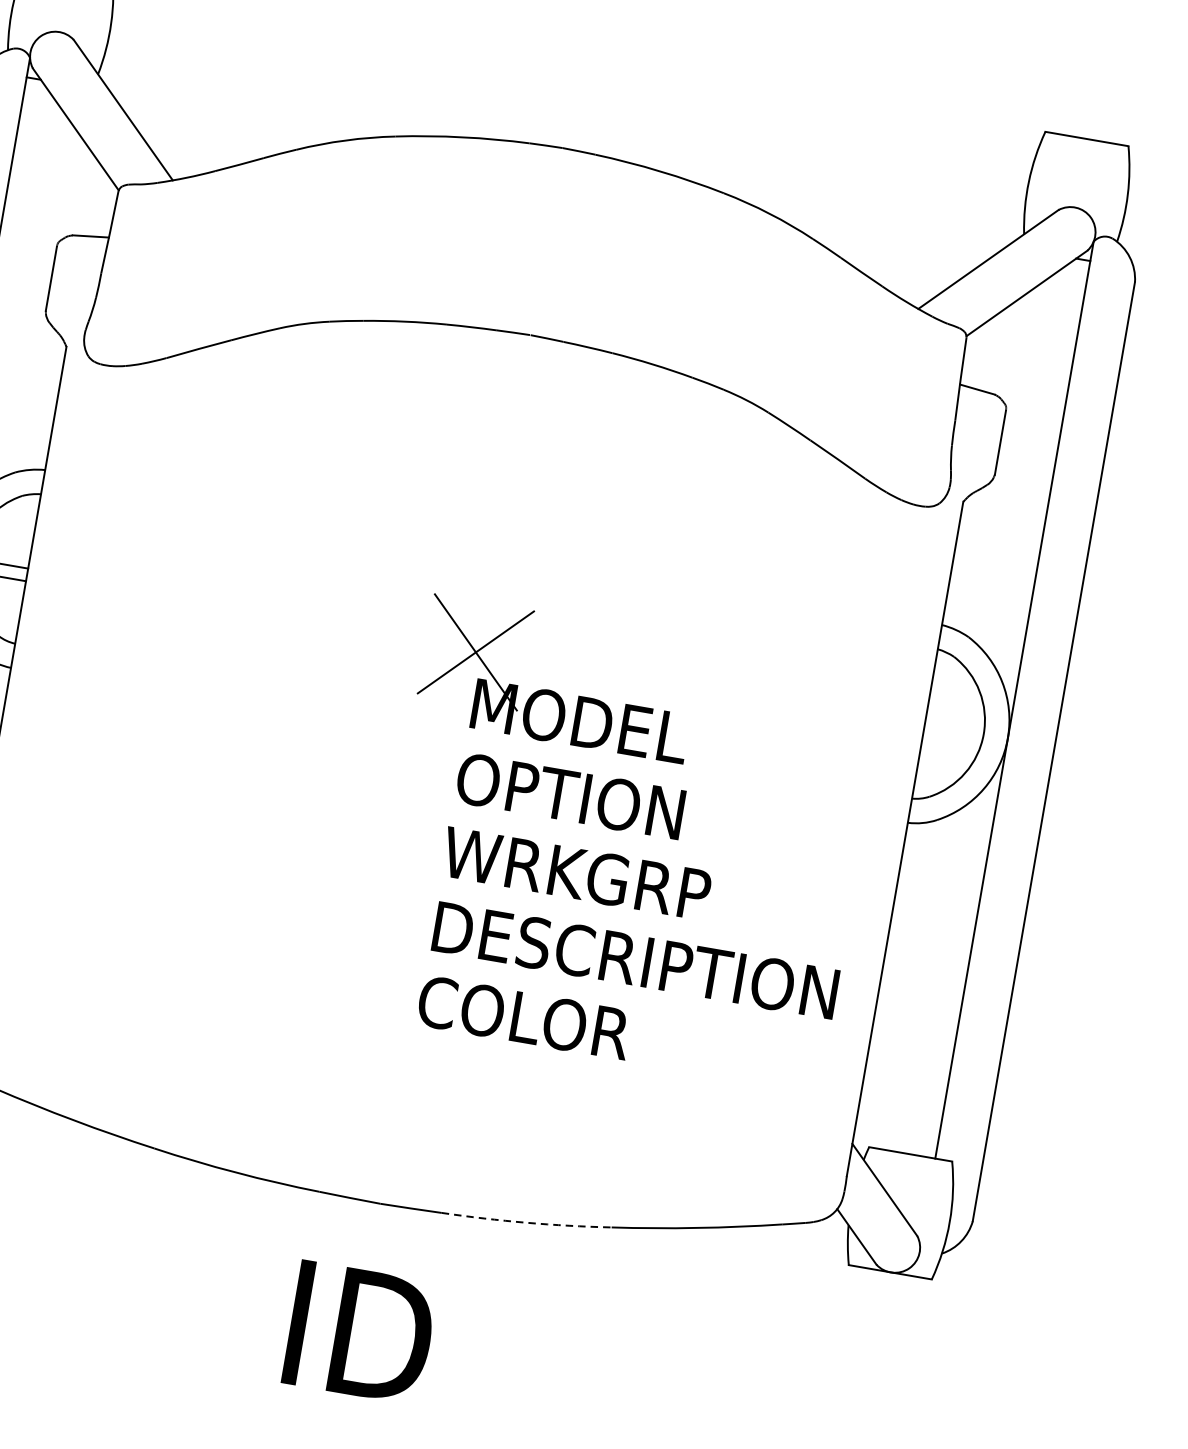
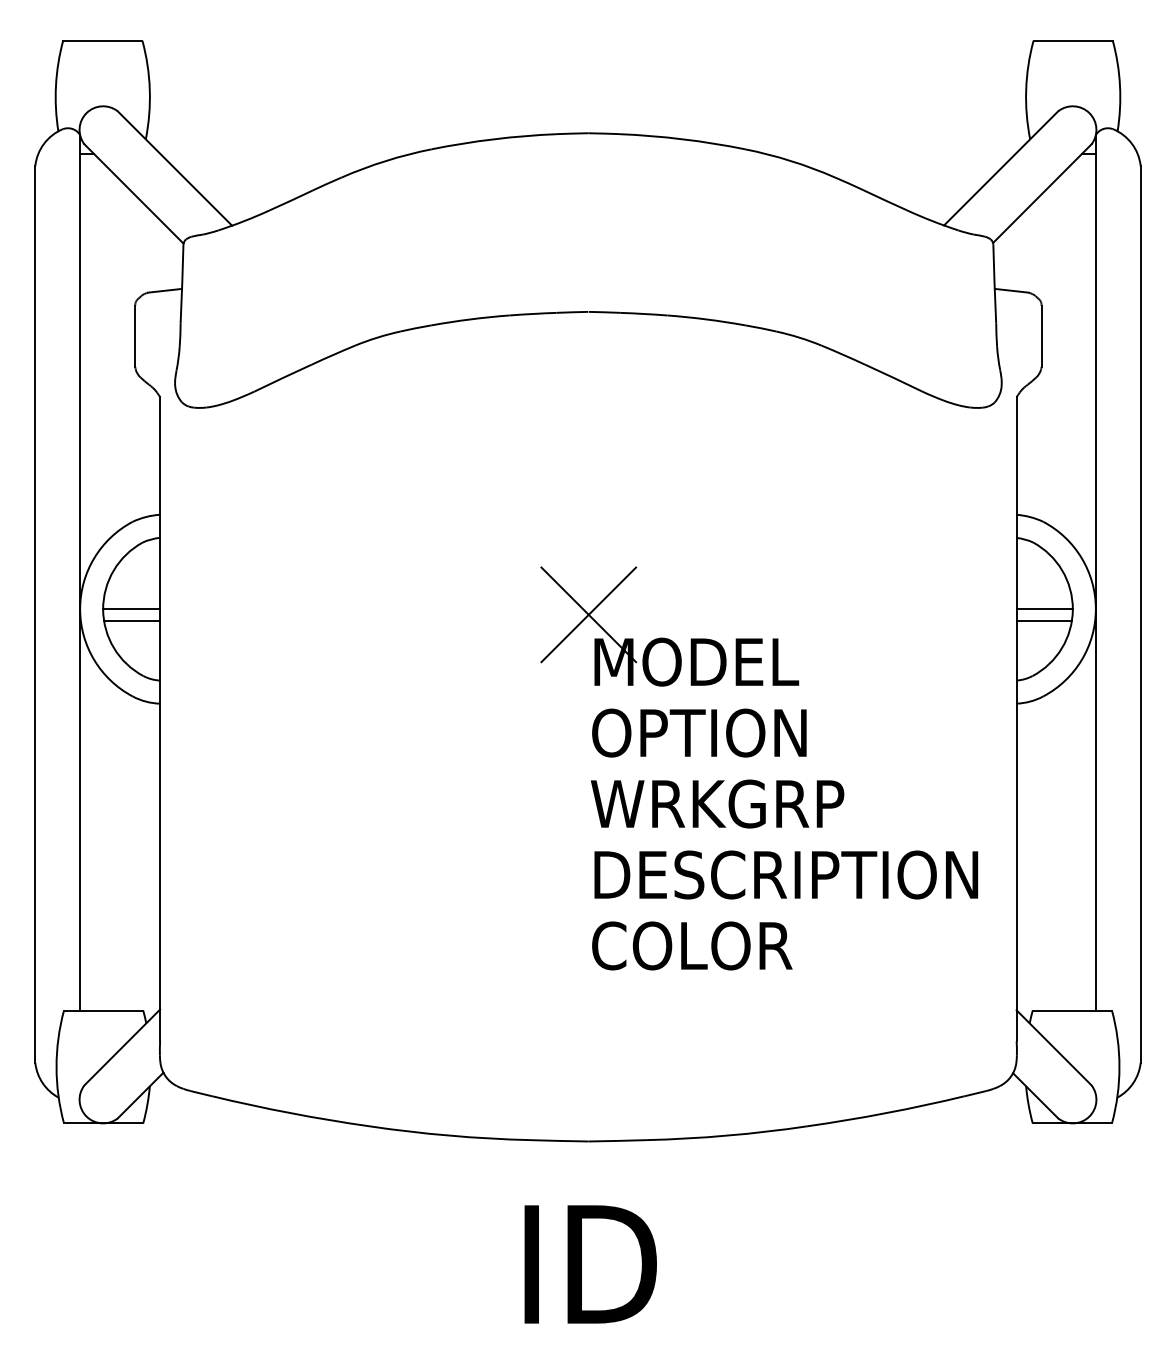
line: (954, 728) -> (1044, 608), added
line: (951, 740) -> (1043, 620), added
arc: (527, 1222) -> (727, 1135), dashed -> solid

